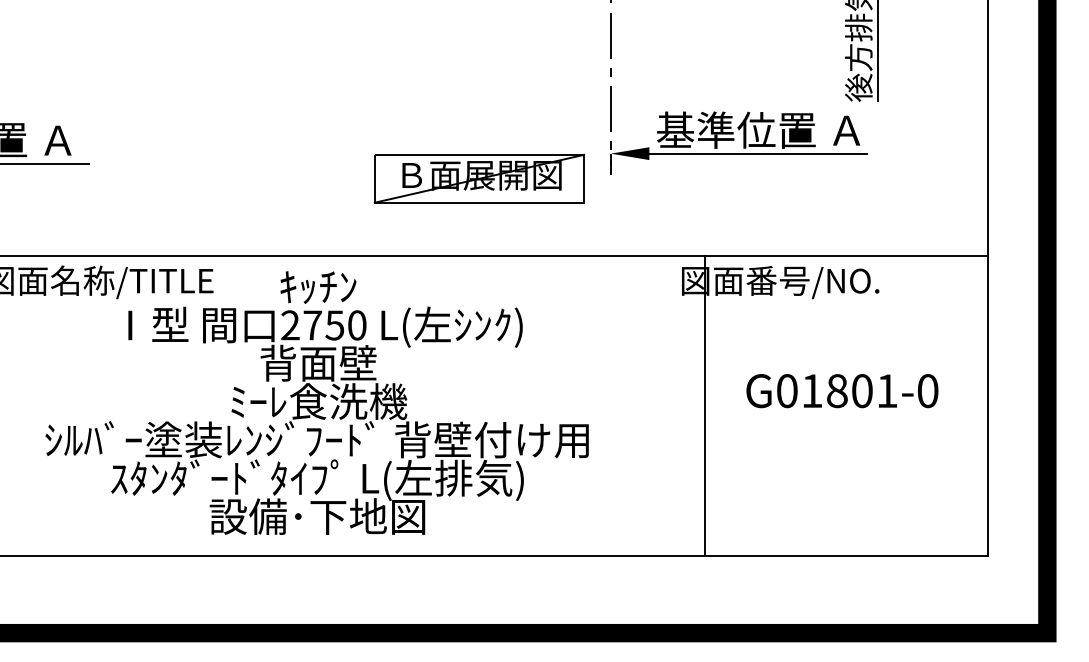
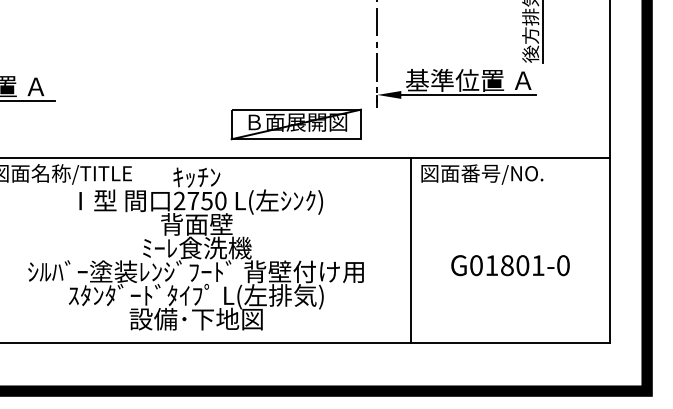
part: (478, 178) -> (295, 124), moved
text: (842, 390) -> (510, 265), moved
line: (704, 405) -> (410, 250), moved

